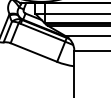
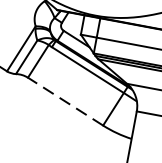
line: (33, 52) -> (64, 101), solid -> dashed

